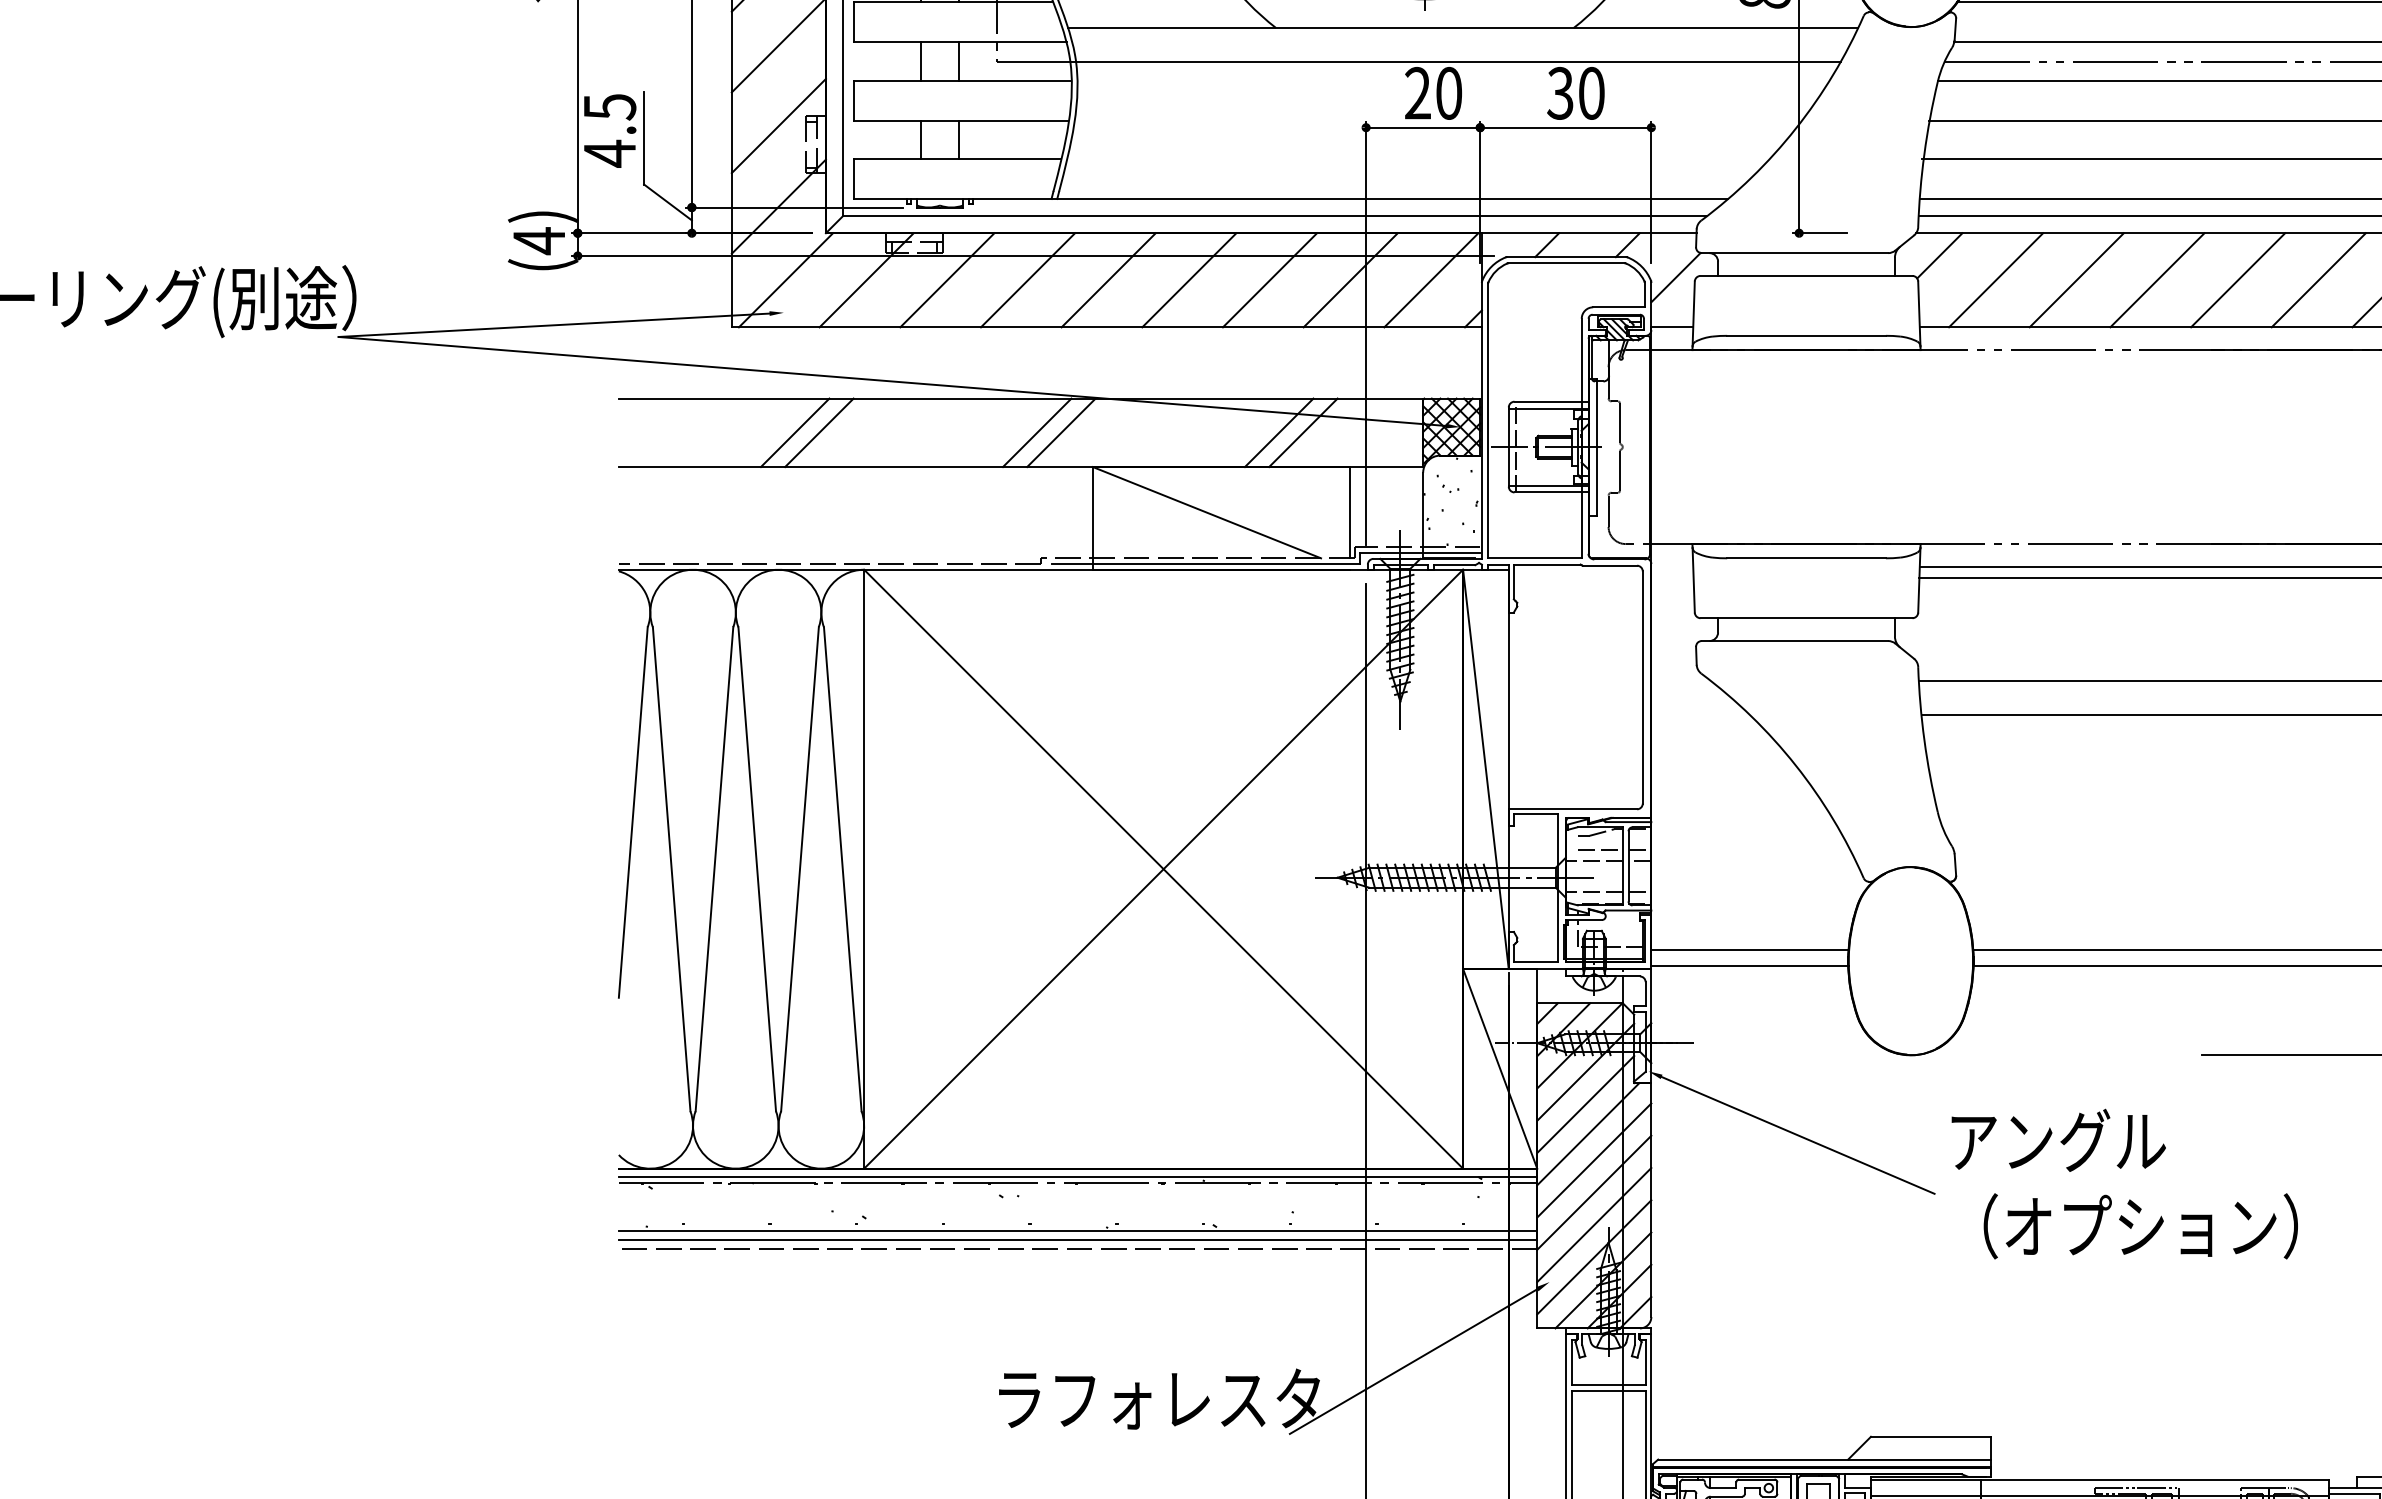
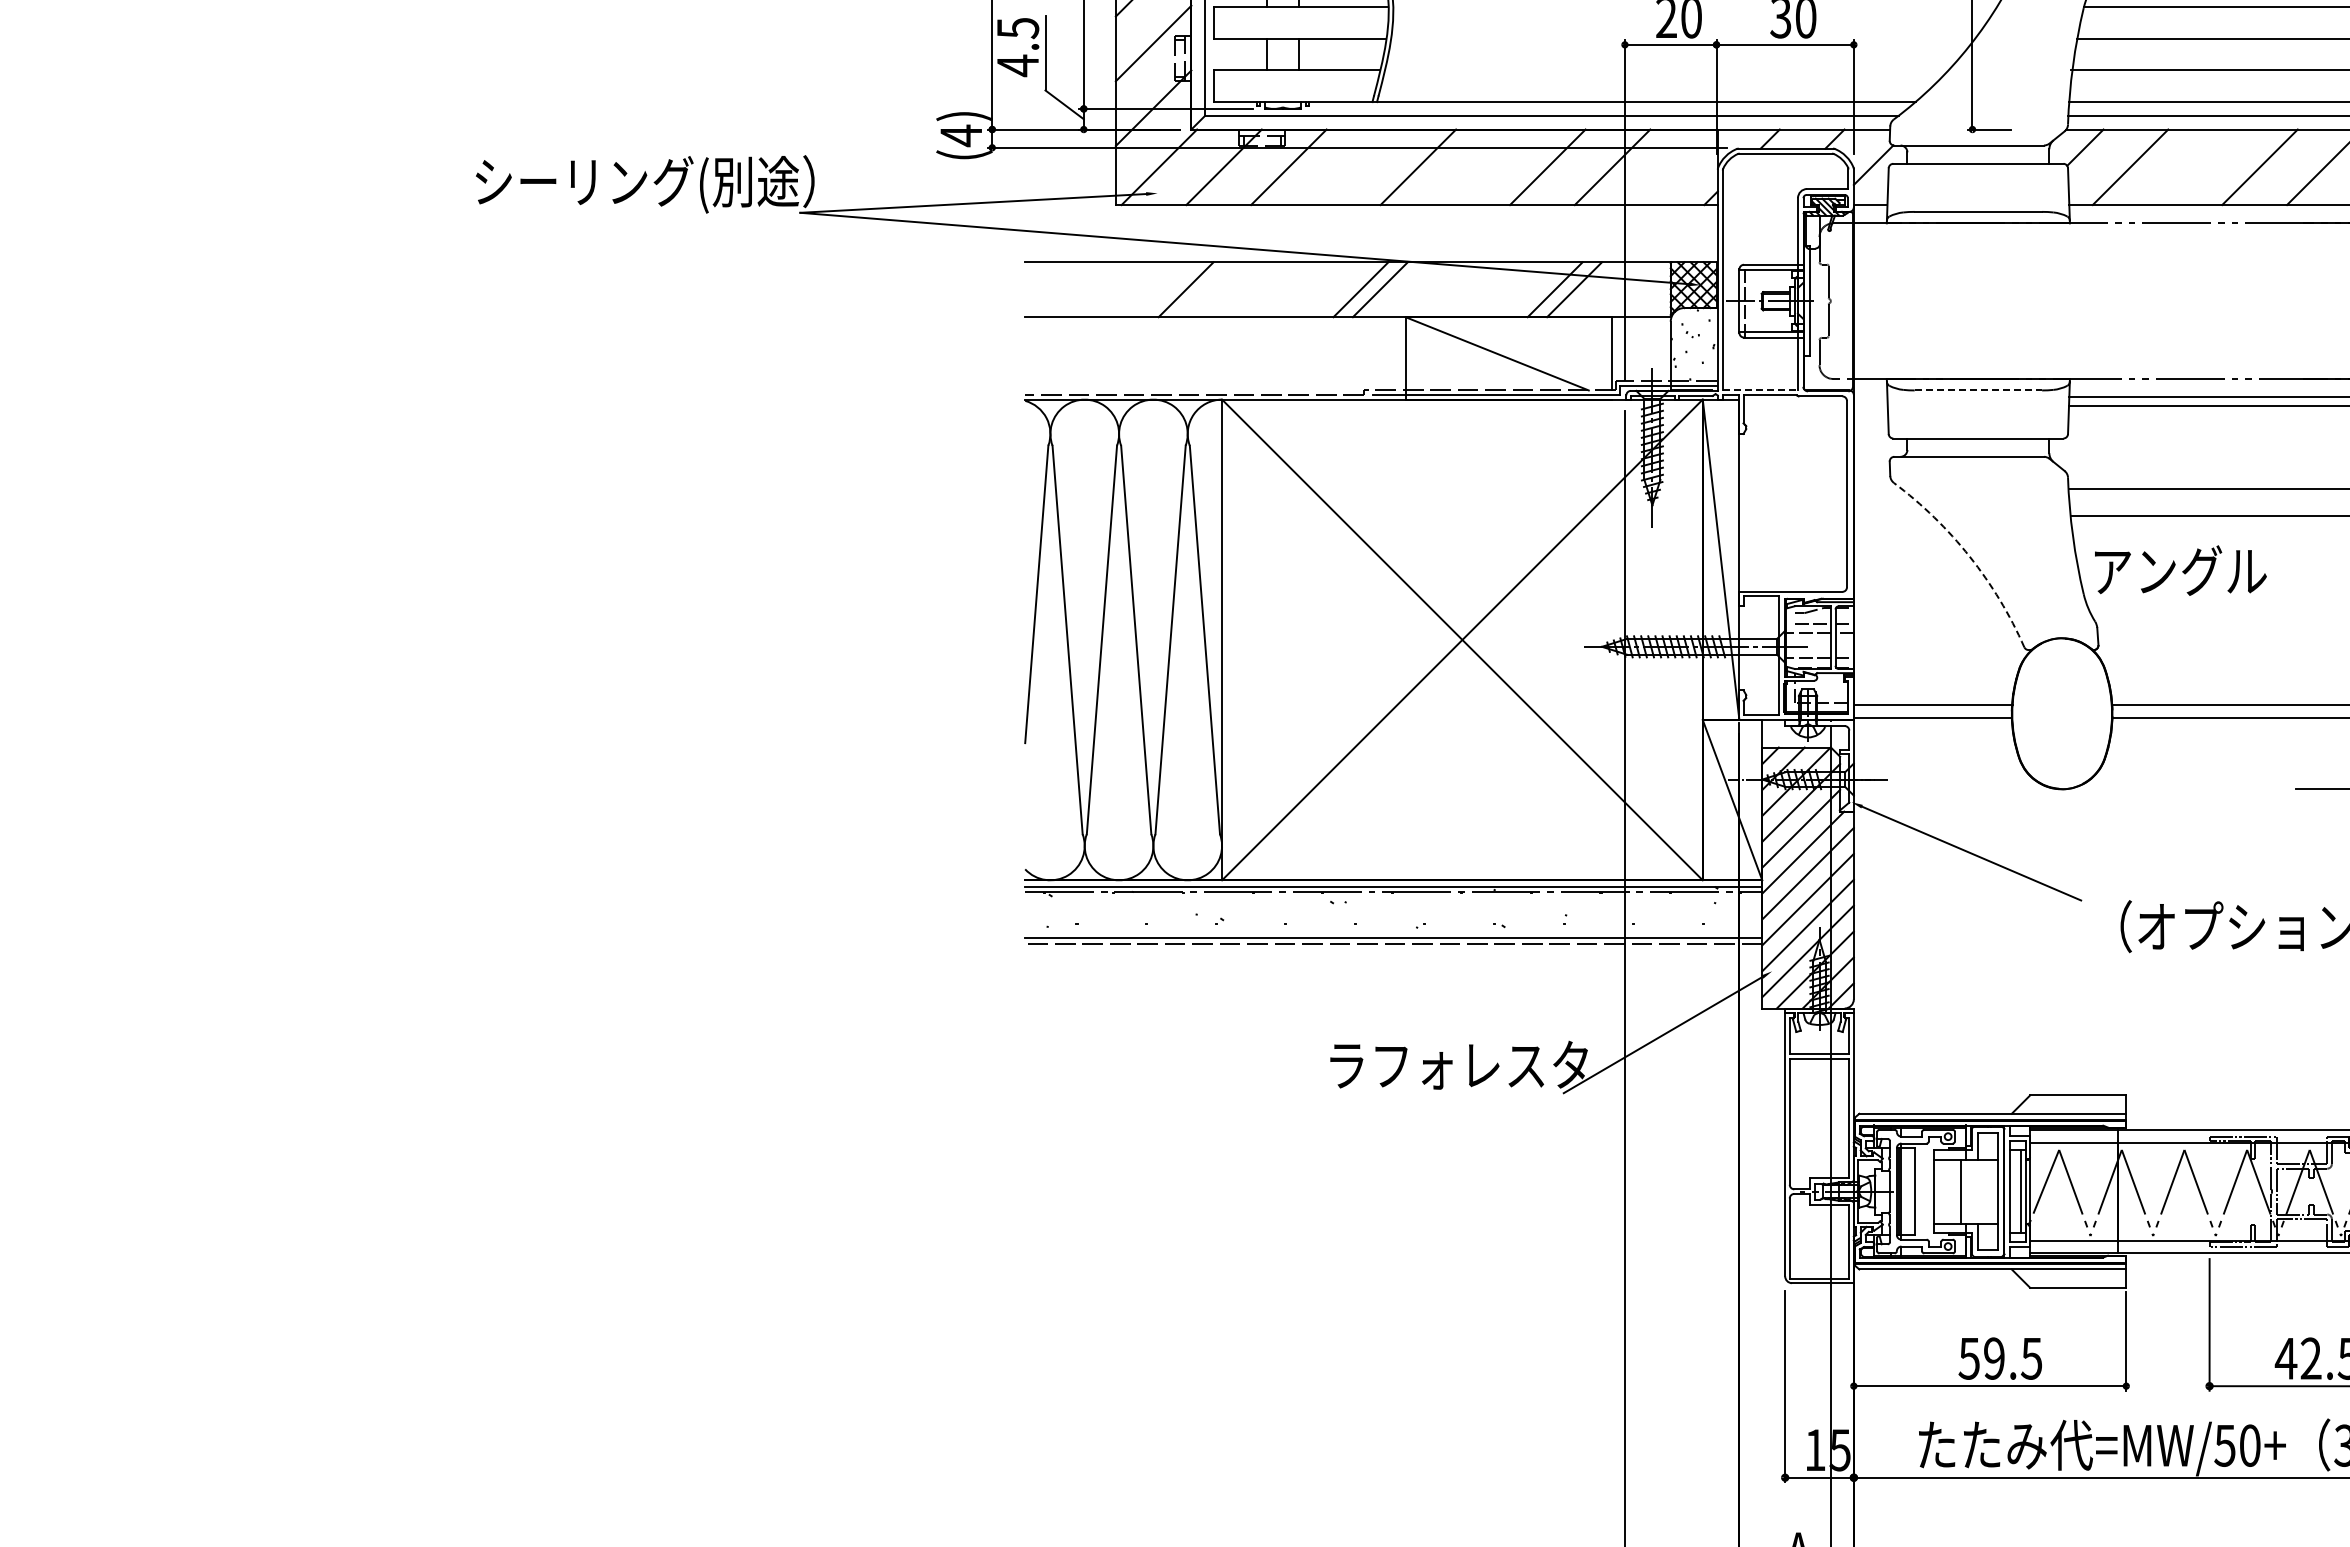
line: (1027, 280) -> (1353, 167), removed
line: (1188, 280) -> (1482, 167), removed
line: (1431, 280) -> (1677, 167), removed
line: (2077, 280) -> (2195, 167), removed
line: (794, 432) -> (1166, 289), removed
line: (1535, 558) -> (1760, 390), solid -> dashed
line: (1806, 558) -> (1978, 390), solid -> dashed
arc: (1795, 765) -> (1969, 556), solid -> dashed
text: (2058, 1140) -> (2180, 570), moved
line: (1077, 1231) -> (1393, 930), removed

